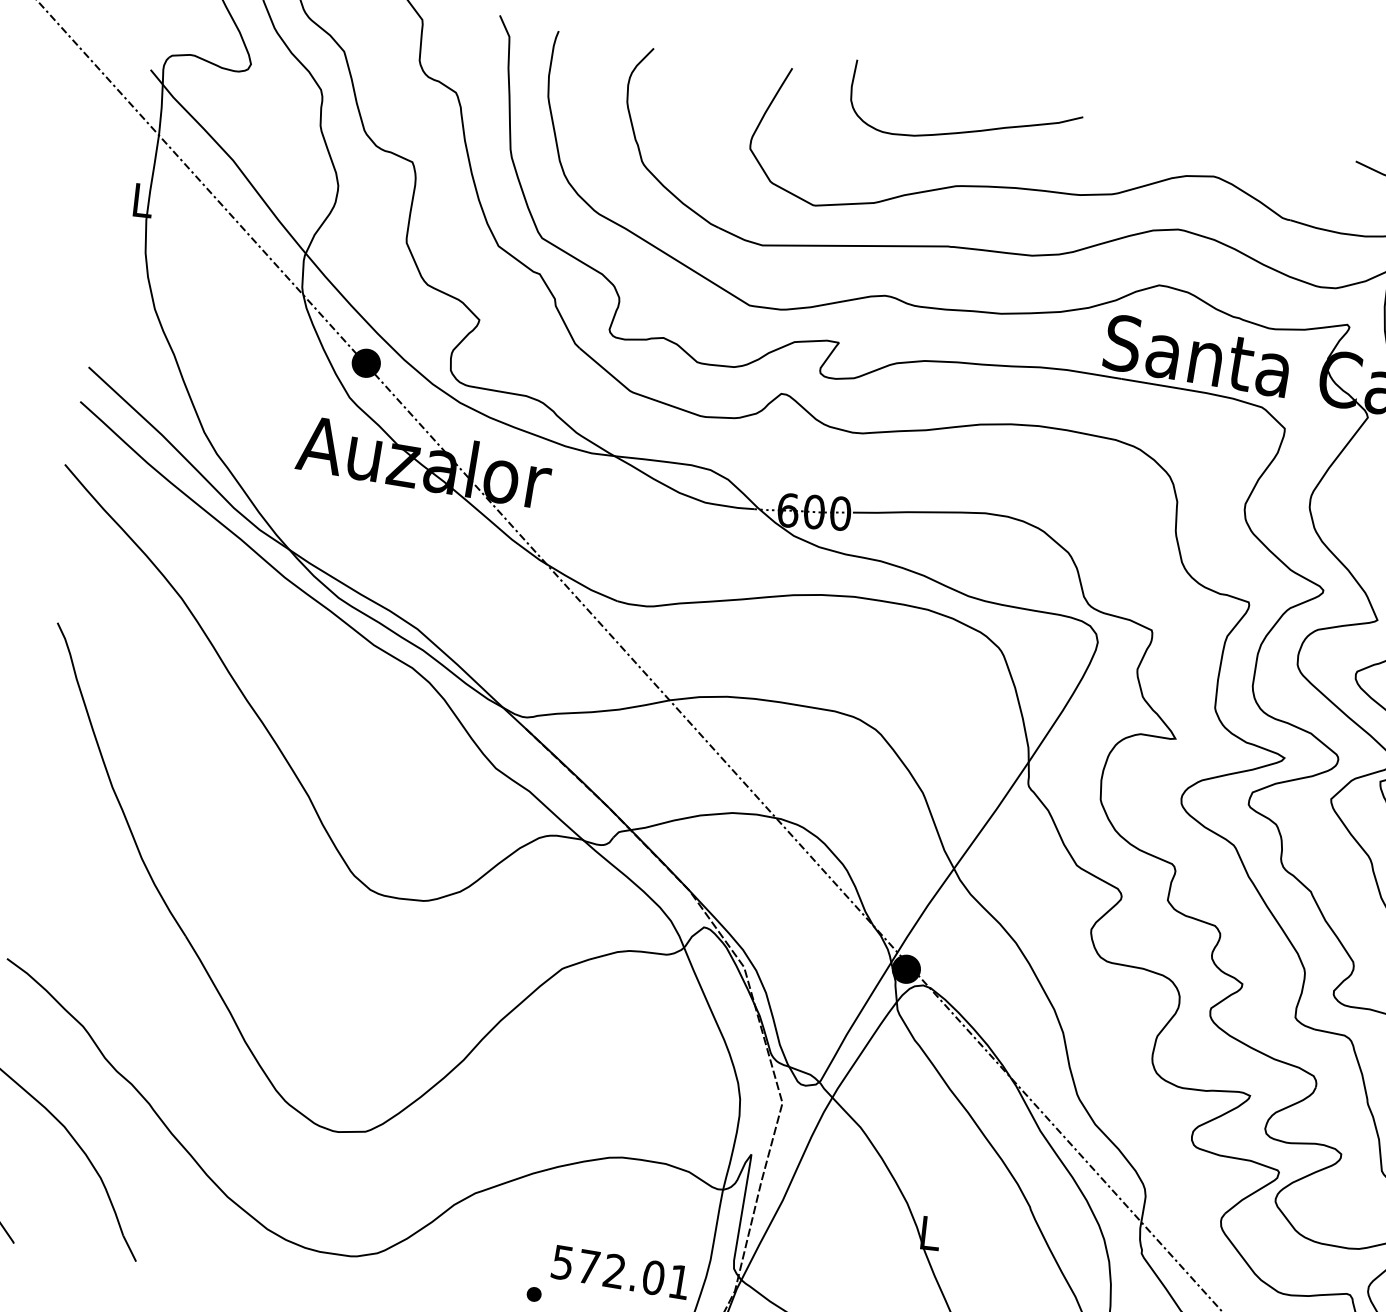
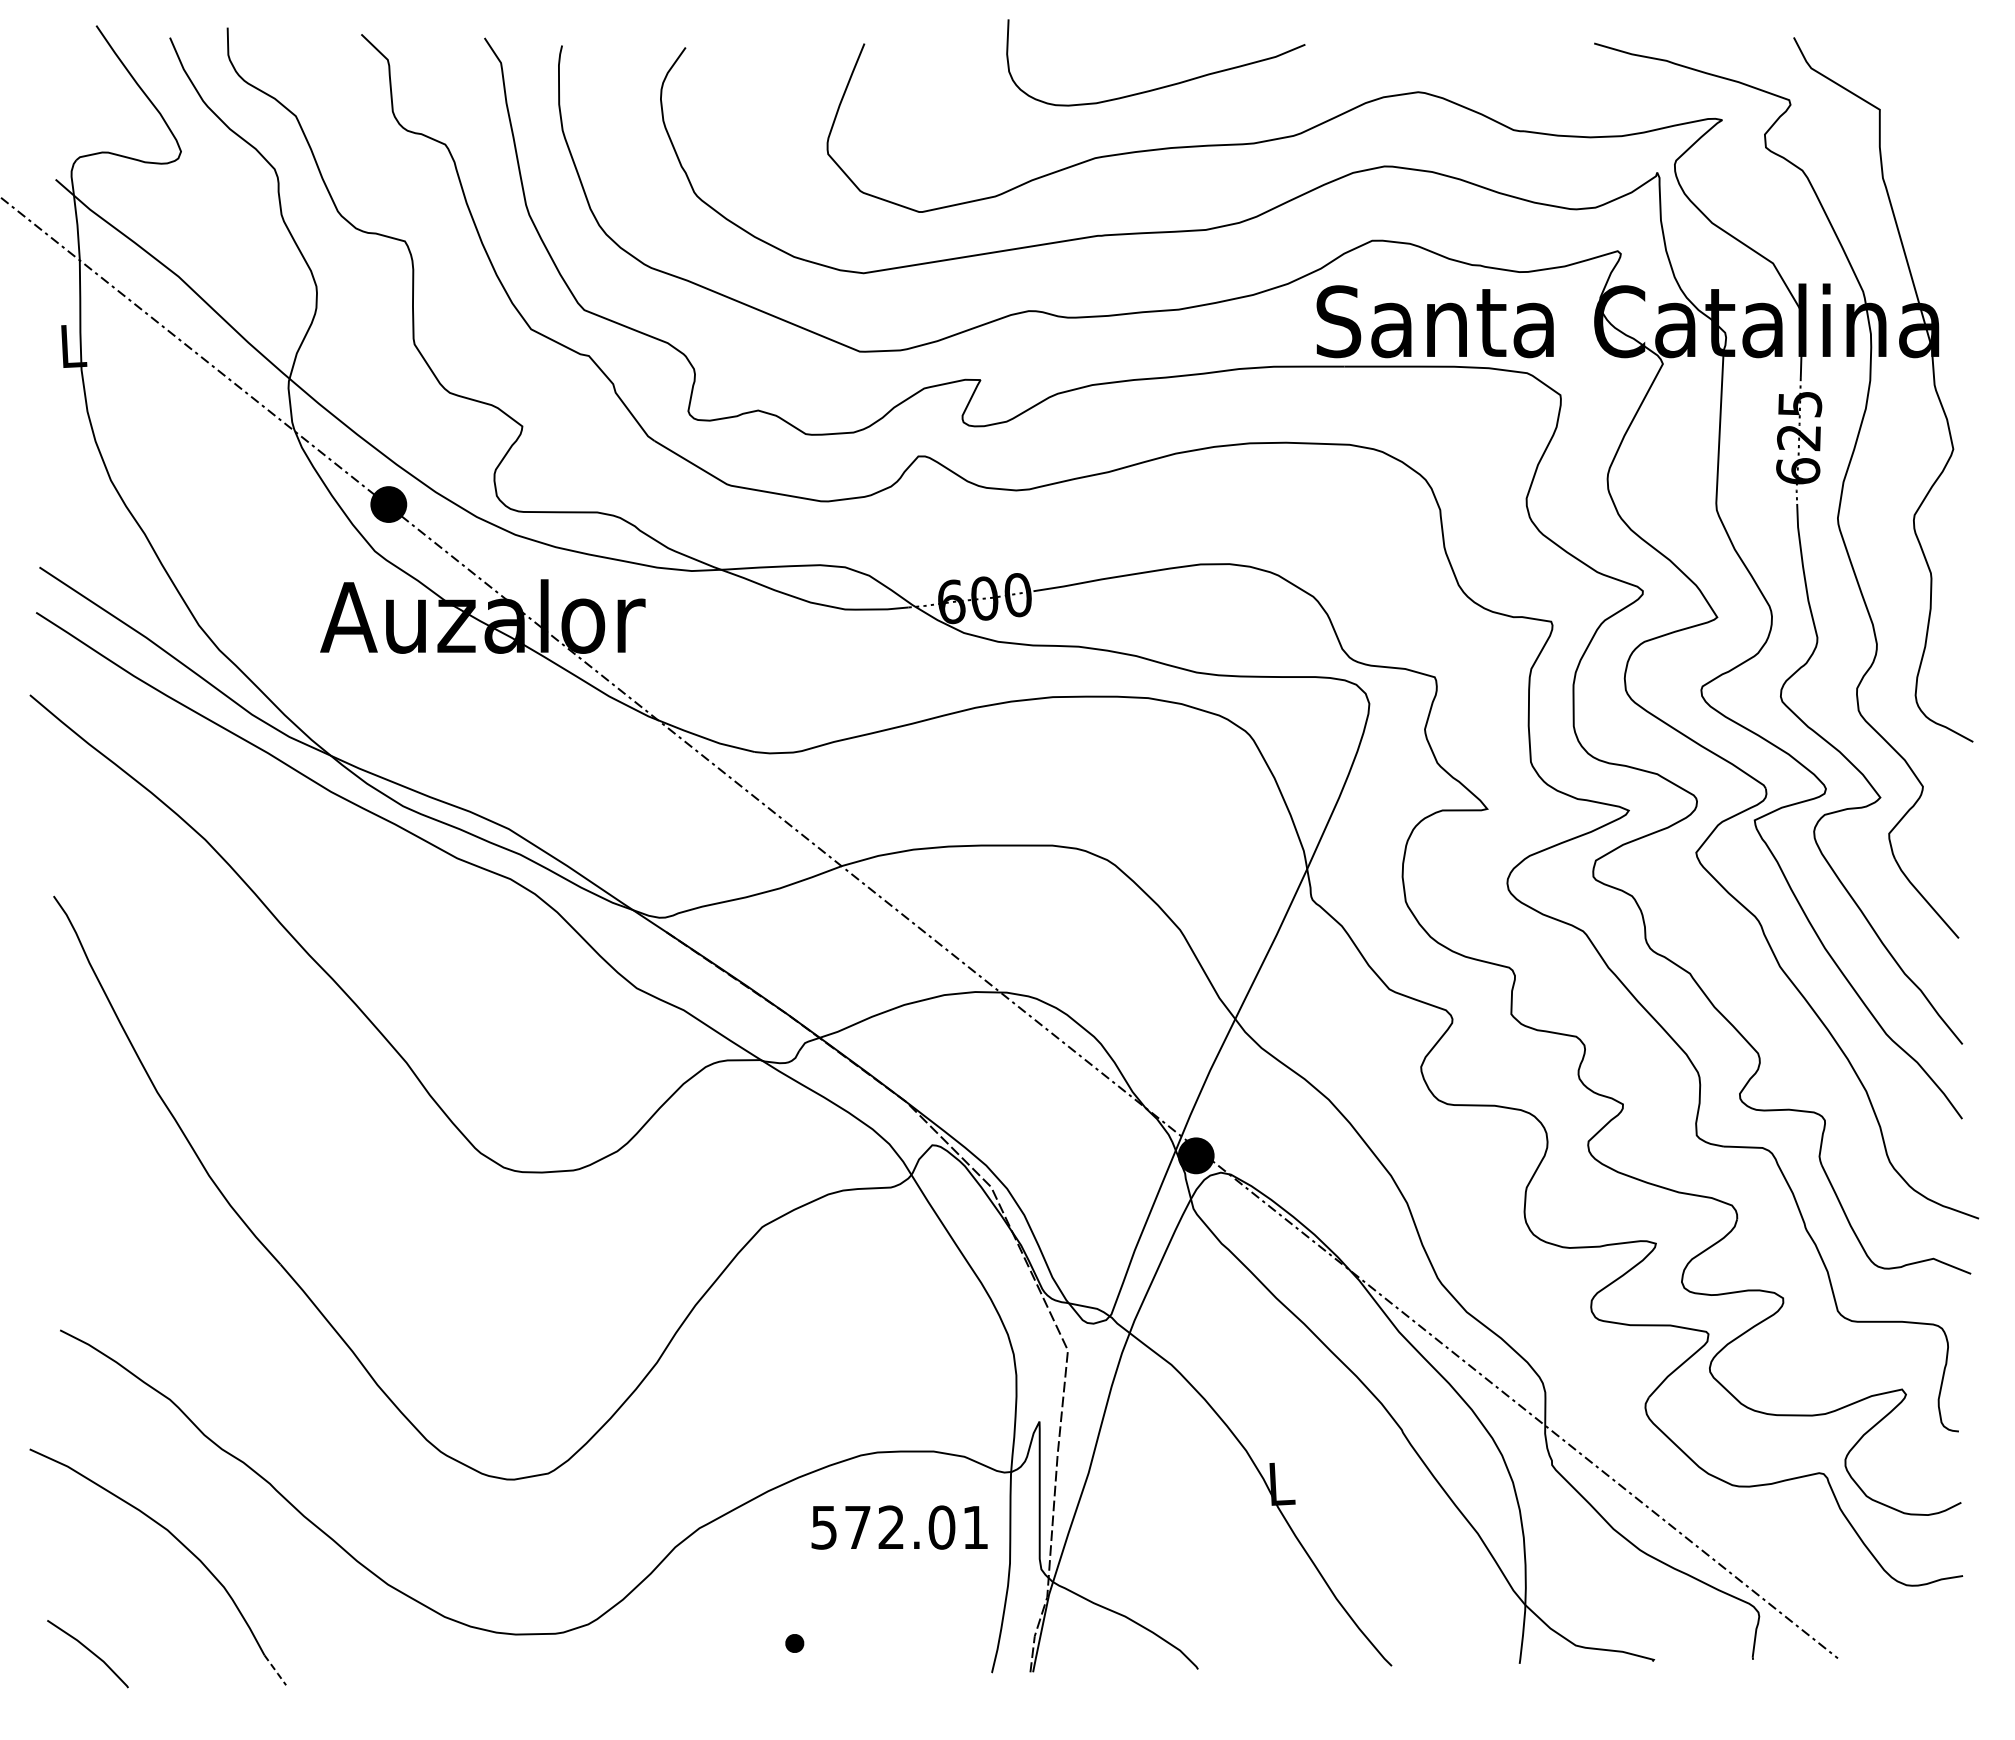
curve: (967, 131) -> (1162, 86), moved
line: (130, 1249) -> (276, 1671), solid -> dashed
text: (620, 1272) -> (899, 1527), moved

